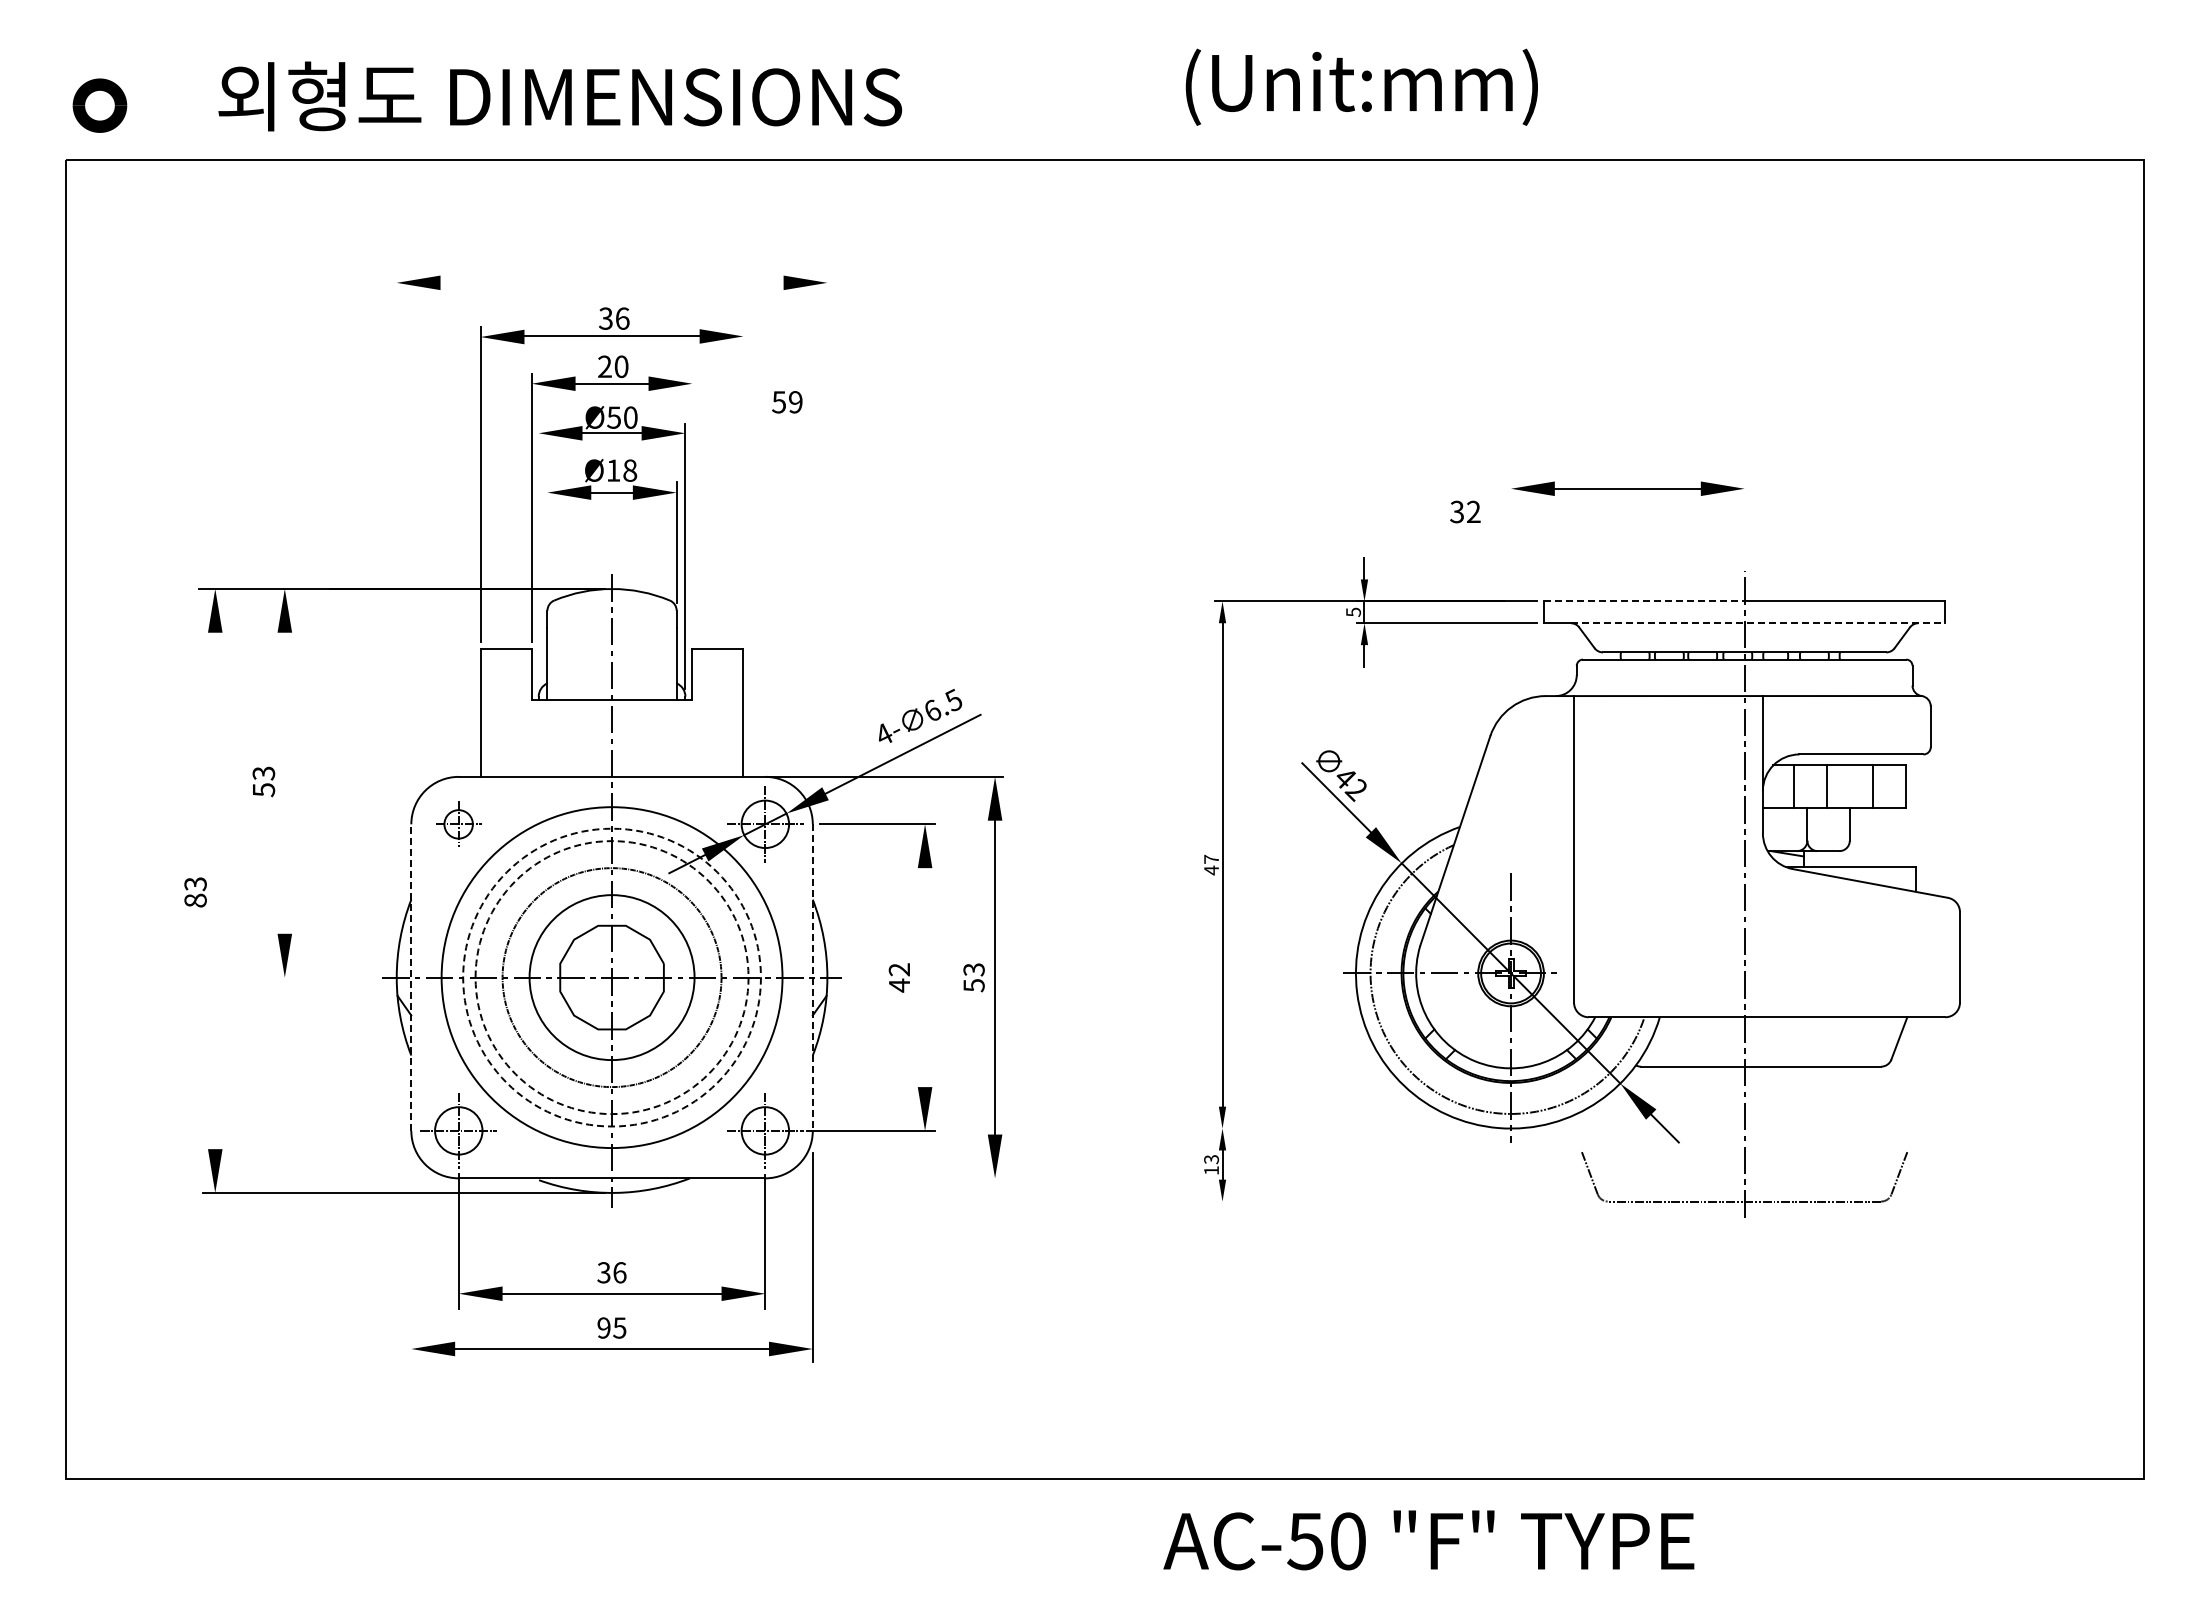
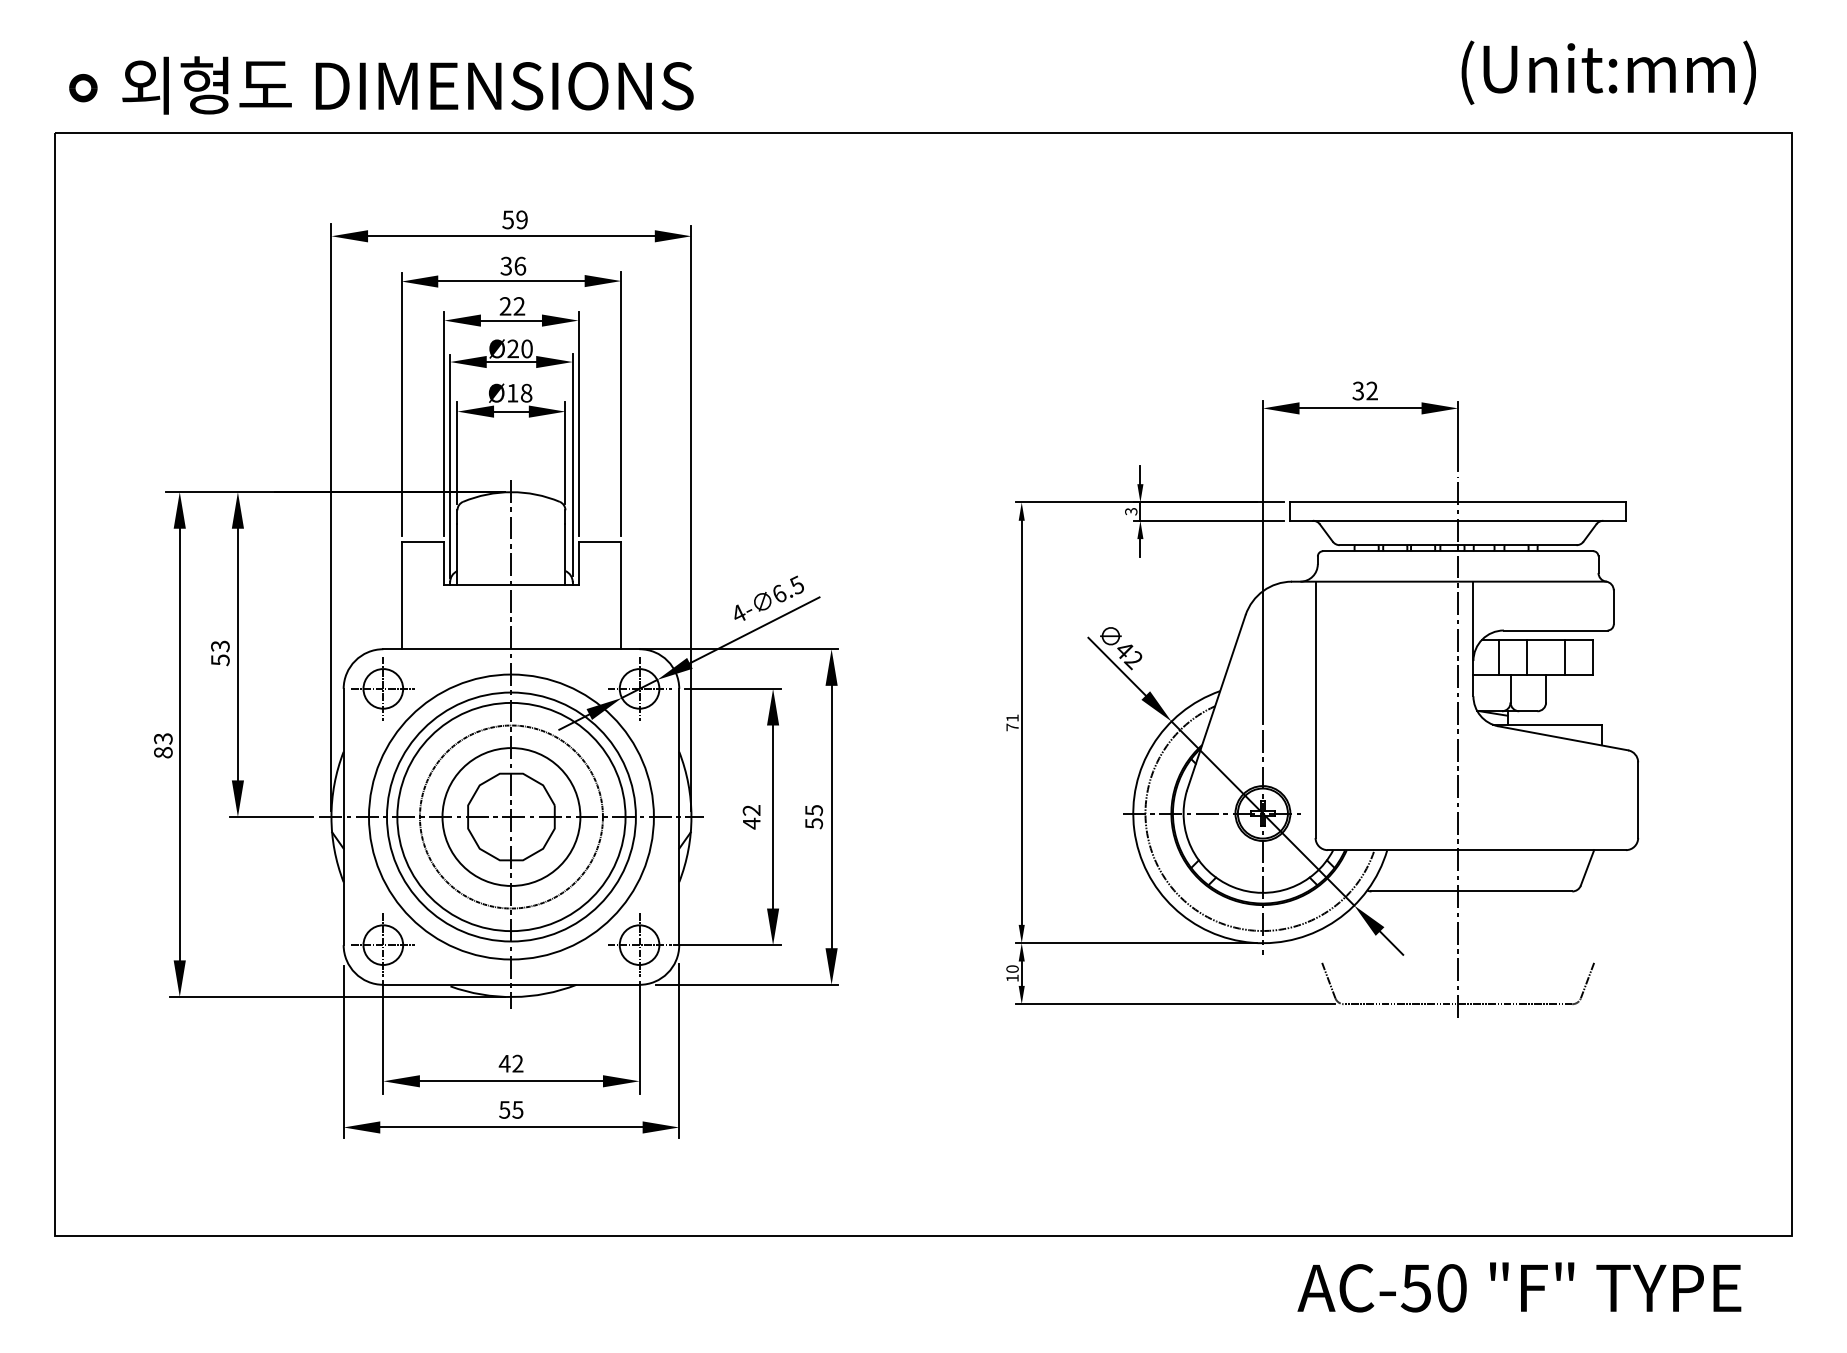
text: (1361, 86) -> (1608, 72), moved
text: (560, 96) -> (408, 85), moved
part: (99, 105) -> (83, 88), size x0.62
line: (611, 282) -> (510, 235), added
text: (621, 366) -> (519, 306), 20 -> 22
text: (787, 402) -> (515, 220), moved
text: (613, 417) -> (512, 348), Ø50 -> Ø20
line: (743, 483) -> (621, 403), added
line: (692, 506) -> (578, 423), added
text: (1465, 511) -> (1365, 390), moved
line: (1744, 521) -> (1458, 435), added
line: (547, 542) -> (457, 453), added
line: (538, 557) -> (449, 465), added
line: (1644, 601) -> (1374, 502), dashed -> solid
text: (1353, 611) -> (1131, 510), 5 -> 3
line: (396, 619) -> (331, 517), added
line: (827, 620) -> (691, 518), added
line: (1758, 623) -> (1469, 521), dashed -> solid
line: (1511, 672) -> (1263, 561), added
line: (284, 782) -> (237, 653), added
part: (458, 824) -> (383, 689), size x1.67
text: (1211, 864) -> (1012, 722), 47 -> 71
line: (215, 890) -> (179, 744), added
text: (973, 969) -> (813, 810), 53 -> 55
line: (324, 977) -> (271, 816), added
line: (411, 977) -> (343, 816), dashed -> solid
circle: (611, 977) -> (510, 816), dashed -> solid
circle: (611, 977) -> (510, 816), dashed -> solid
line: (925, 977) -> (773, 816), added
line: (812, 978) -> (678, 817), dashed -> solid
line: (1359, 1128) -> (1136, 943), added
text: (1211, 1159) -> (1012, 969), 13 -> 10
line: (893, 1178) -> (746, 984), added
line: (1406, 1201) -> (1175, 1004), added
line: (411, 1258) -> (343, 1051), added
text: (611, 1272) -> (510, 1063), 36 -> 42
text: (603, 1327) -> (504, 1109), 95 -> 55
text: (1428, 1540) -> (1519, 1287), moved

